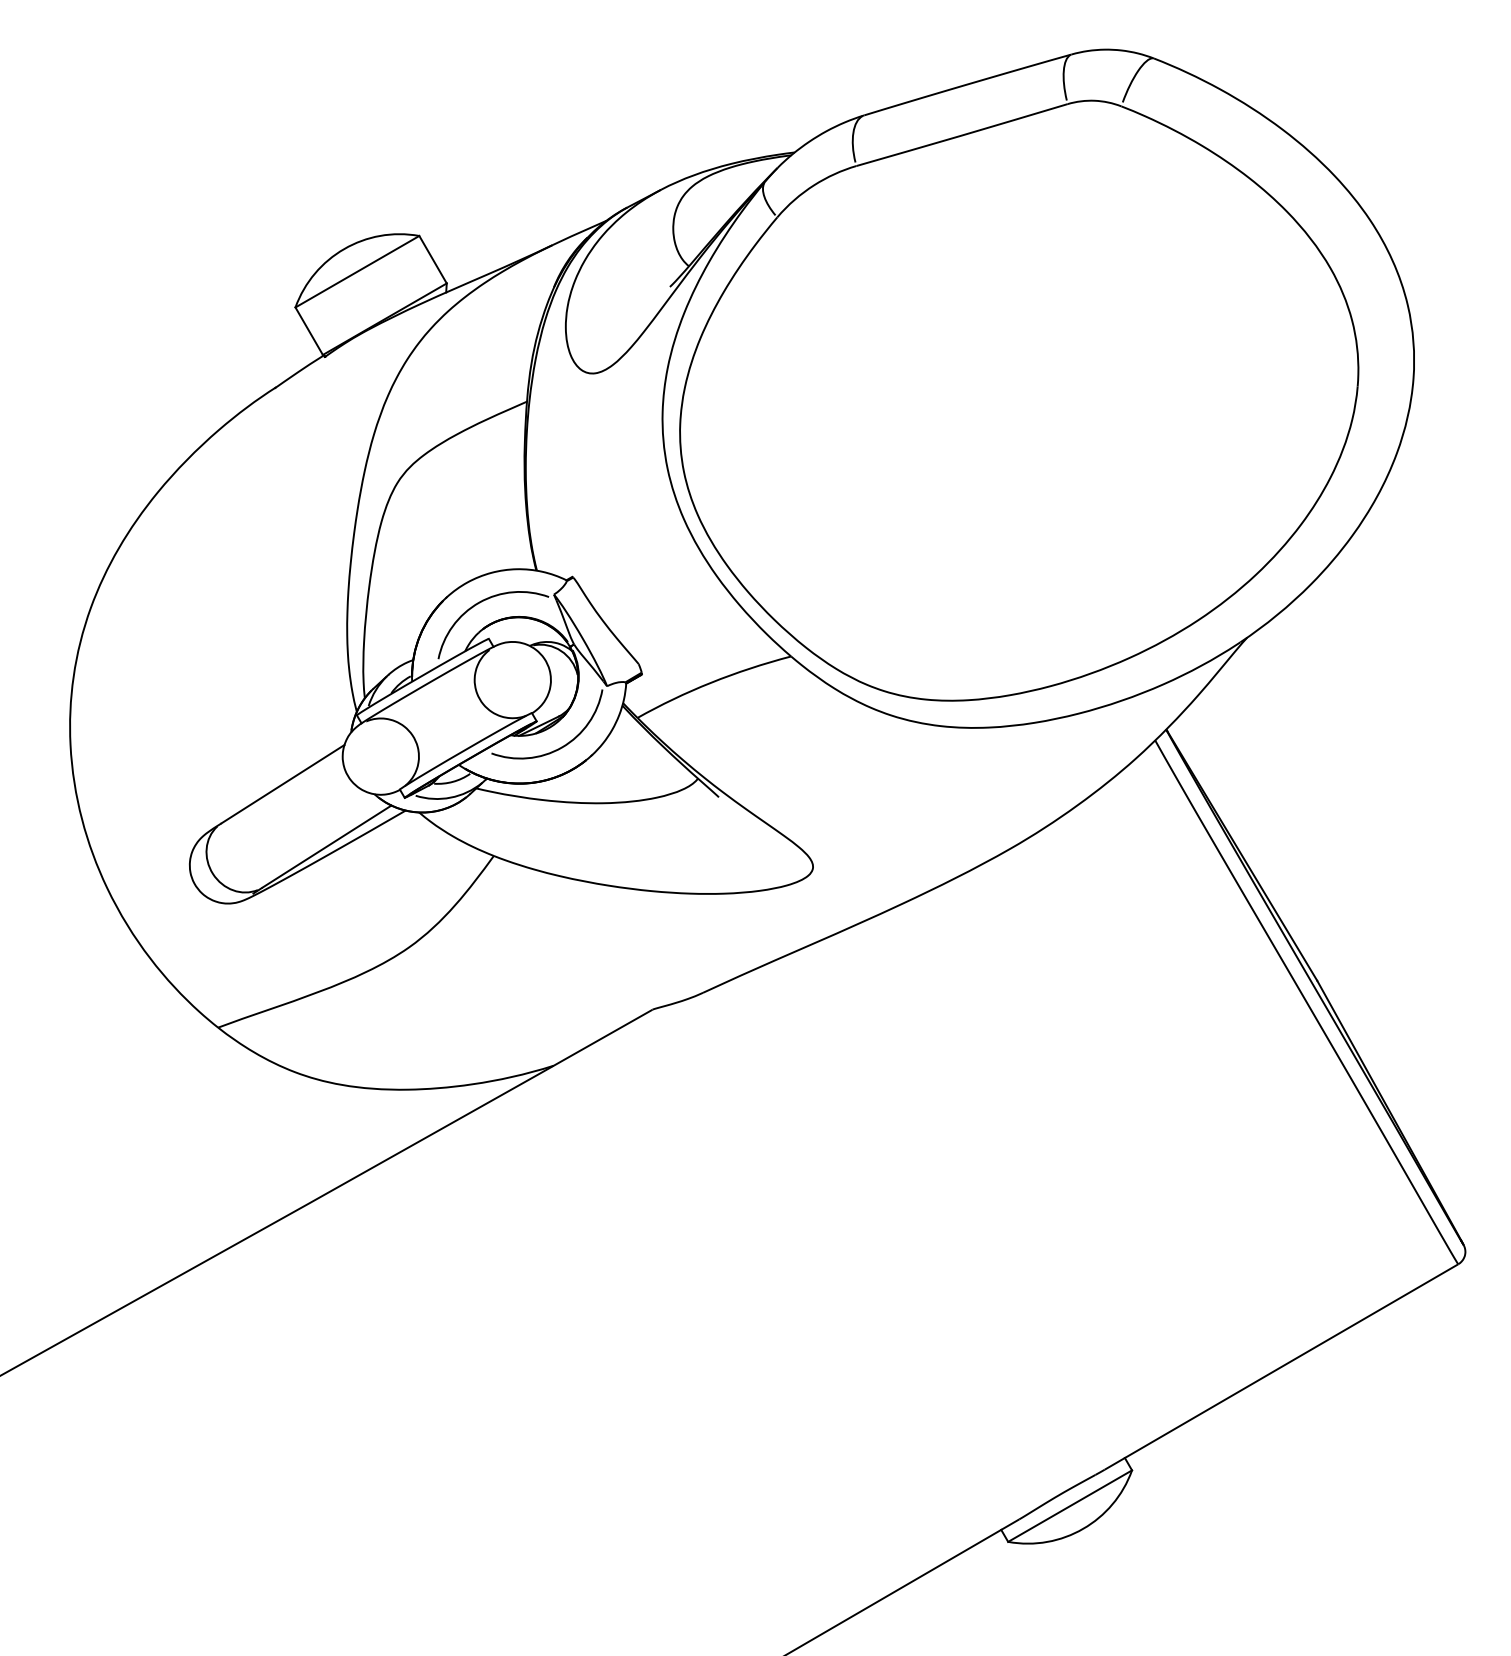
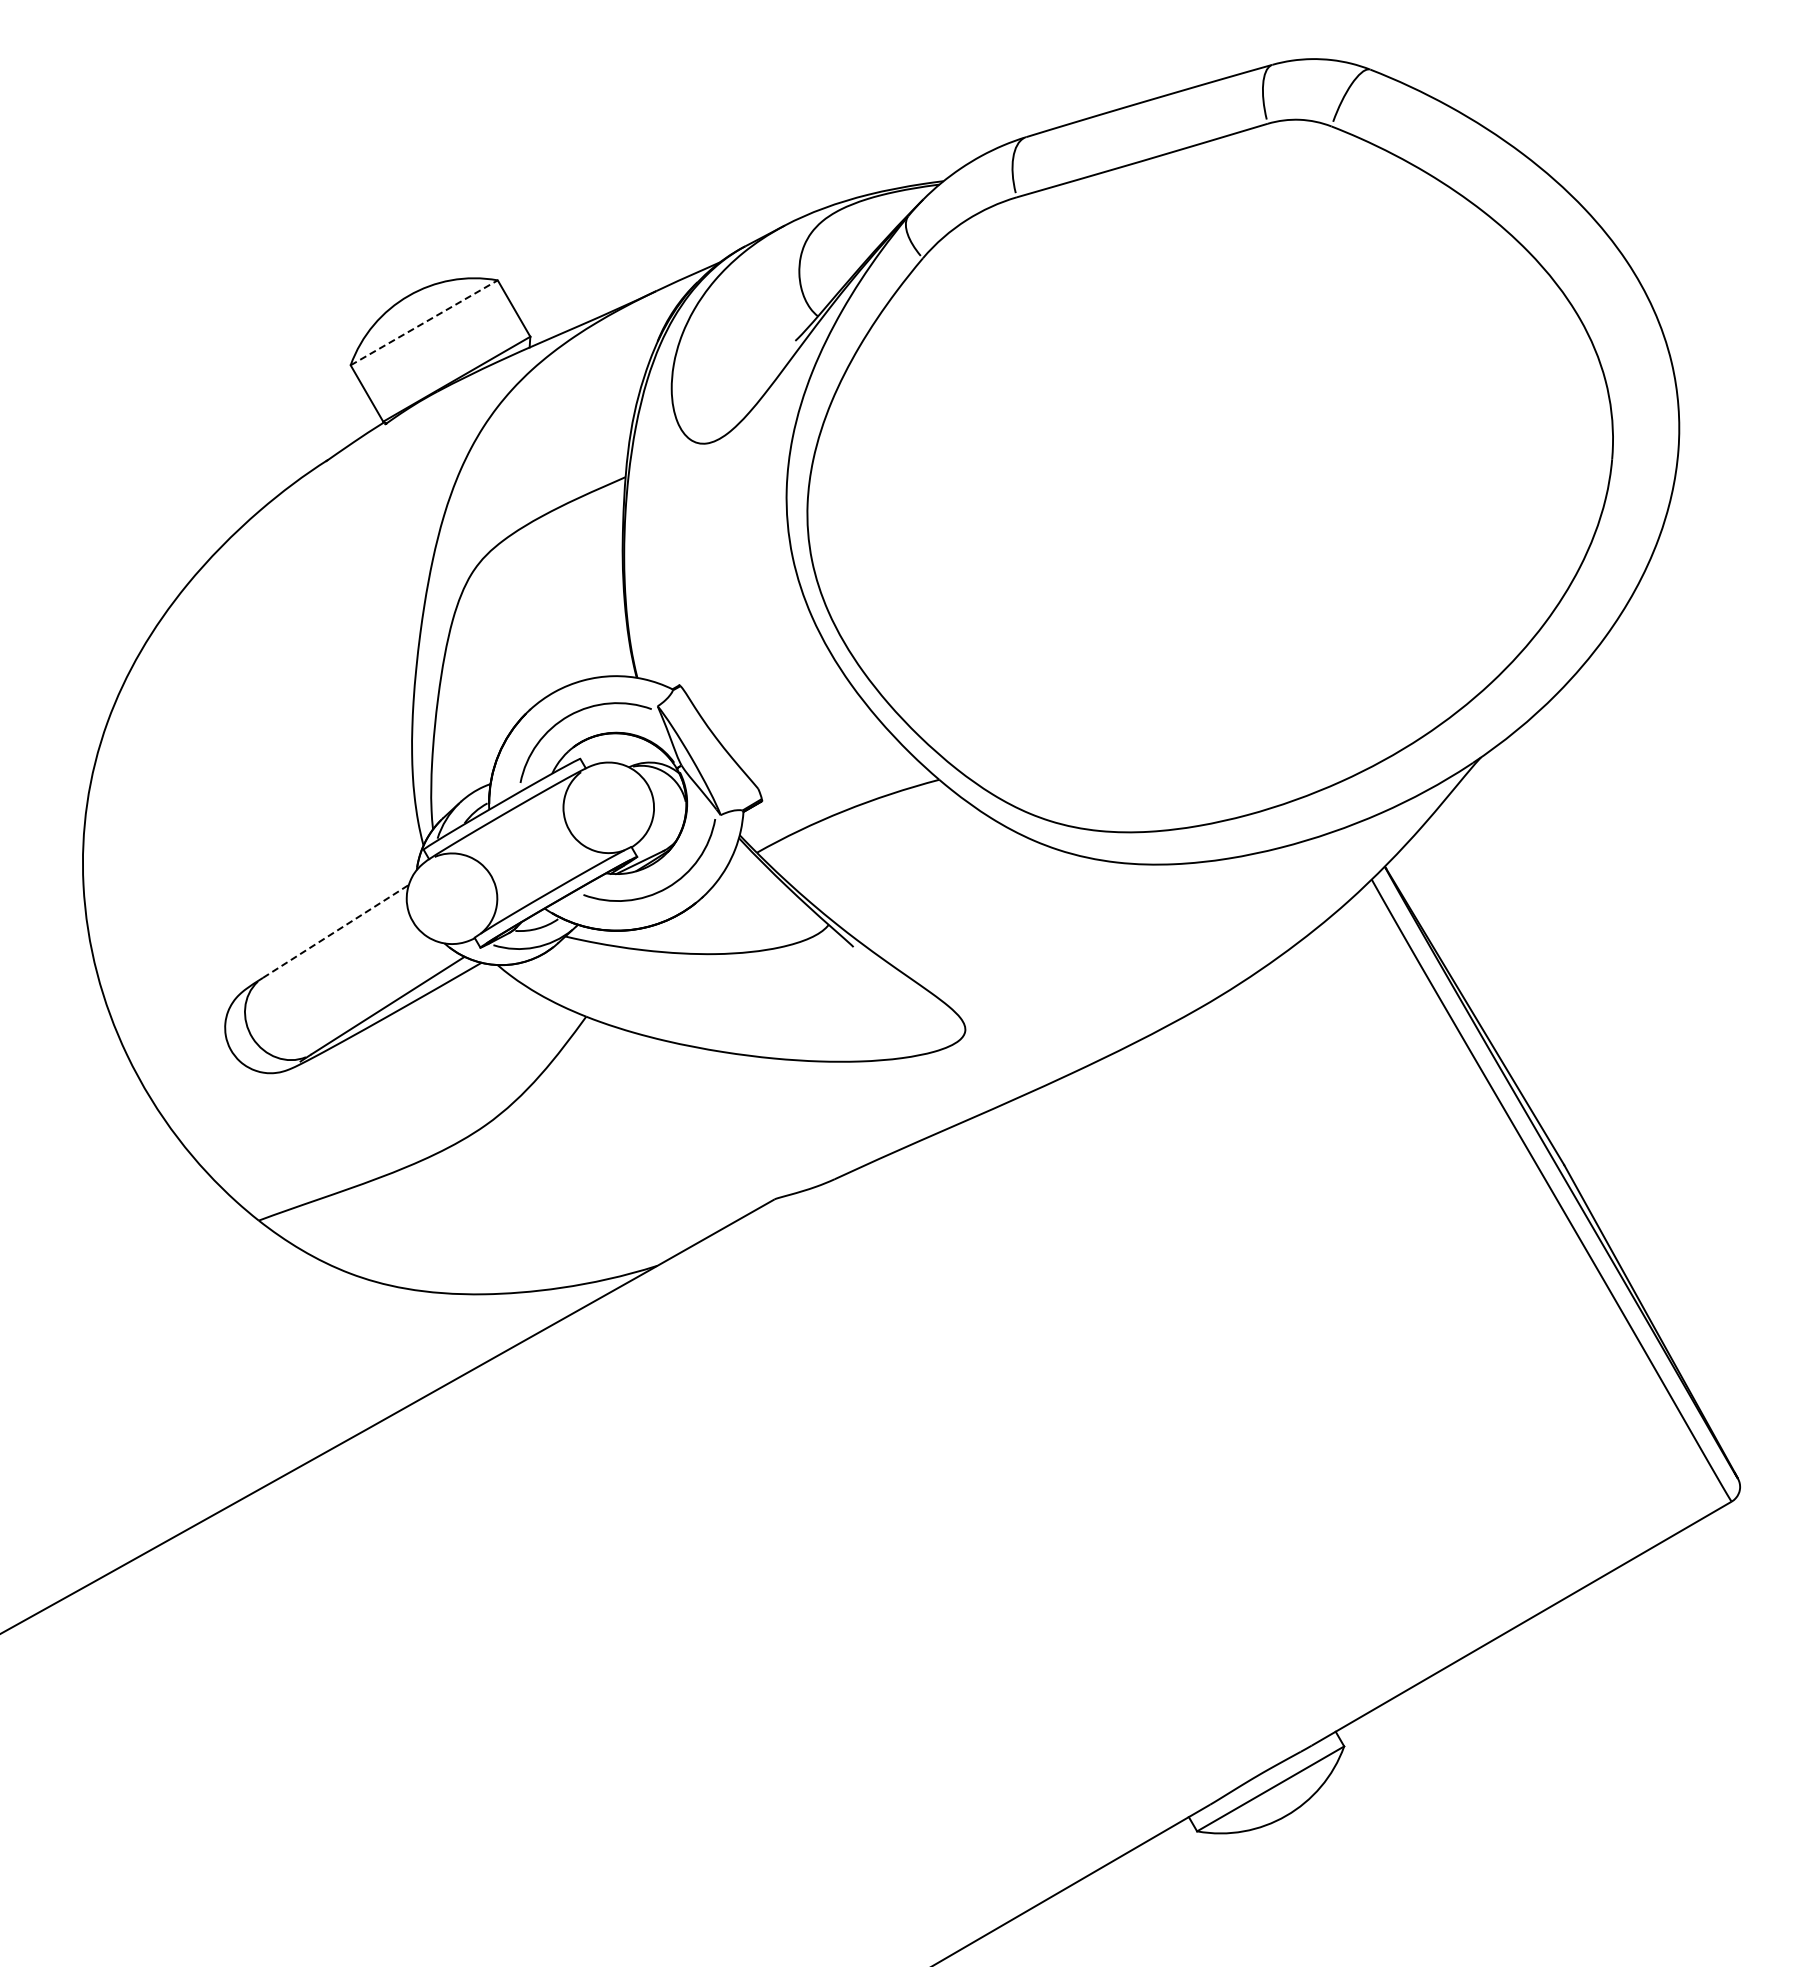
line: (357, 271) -> (424, 322), solid -> dashed
line: (283, 784) -> (336, 931), solid -> dashed

